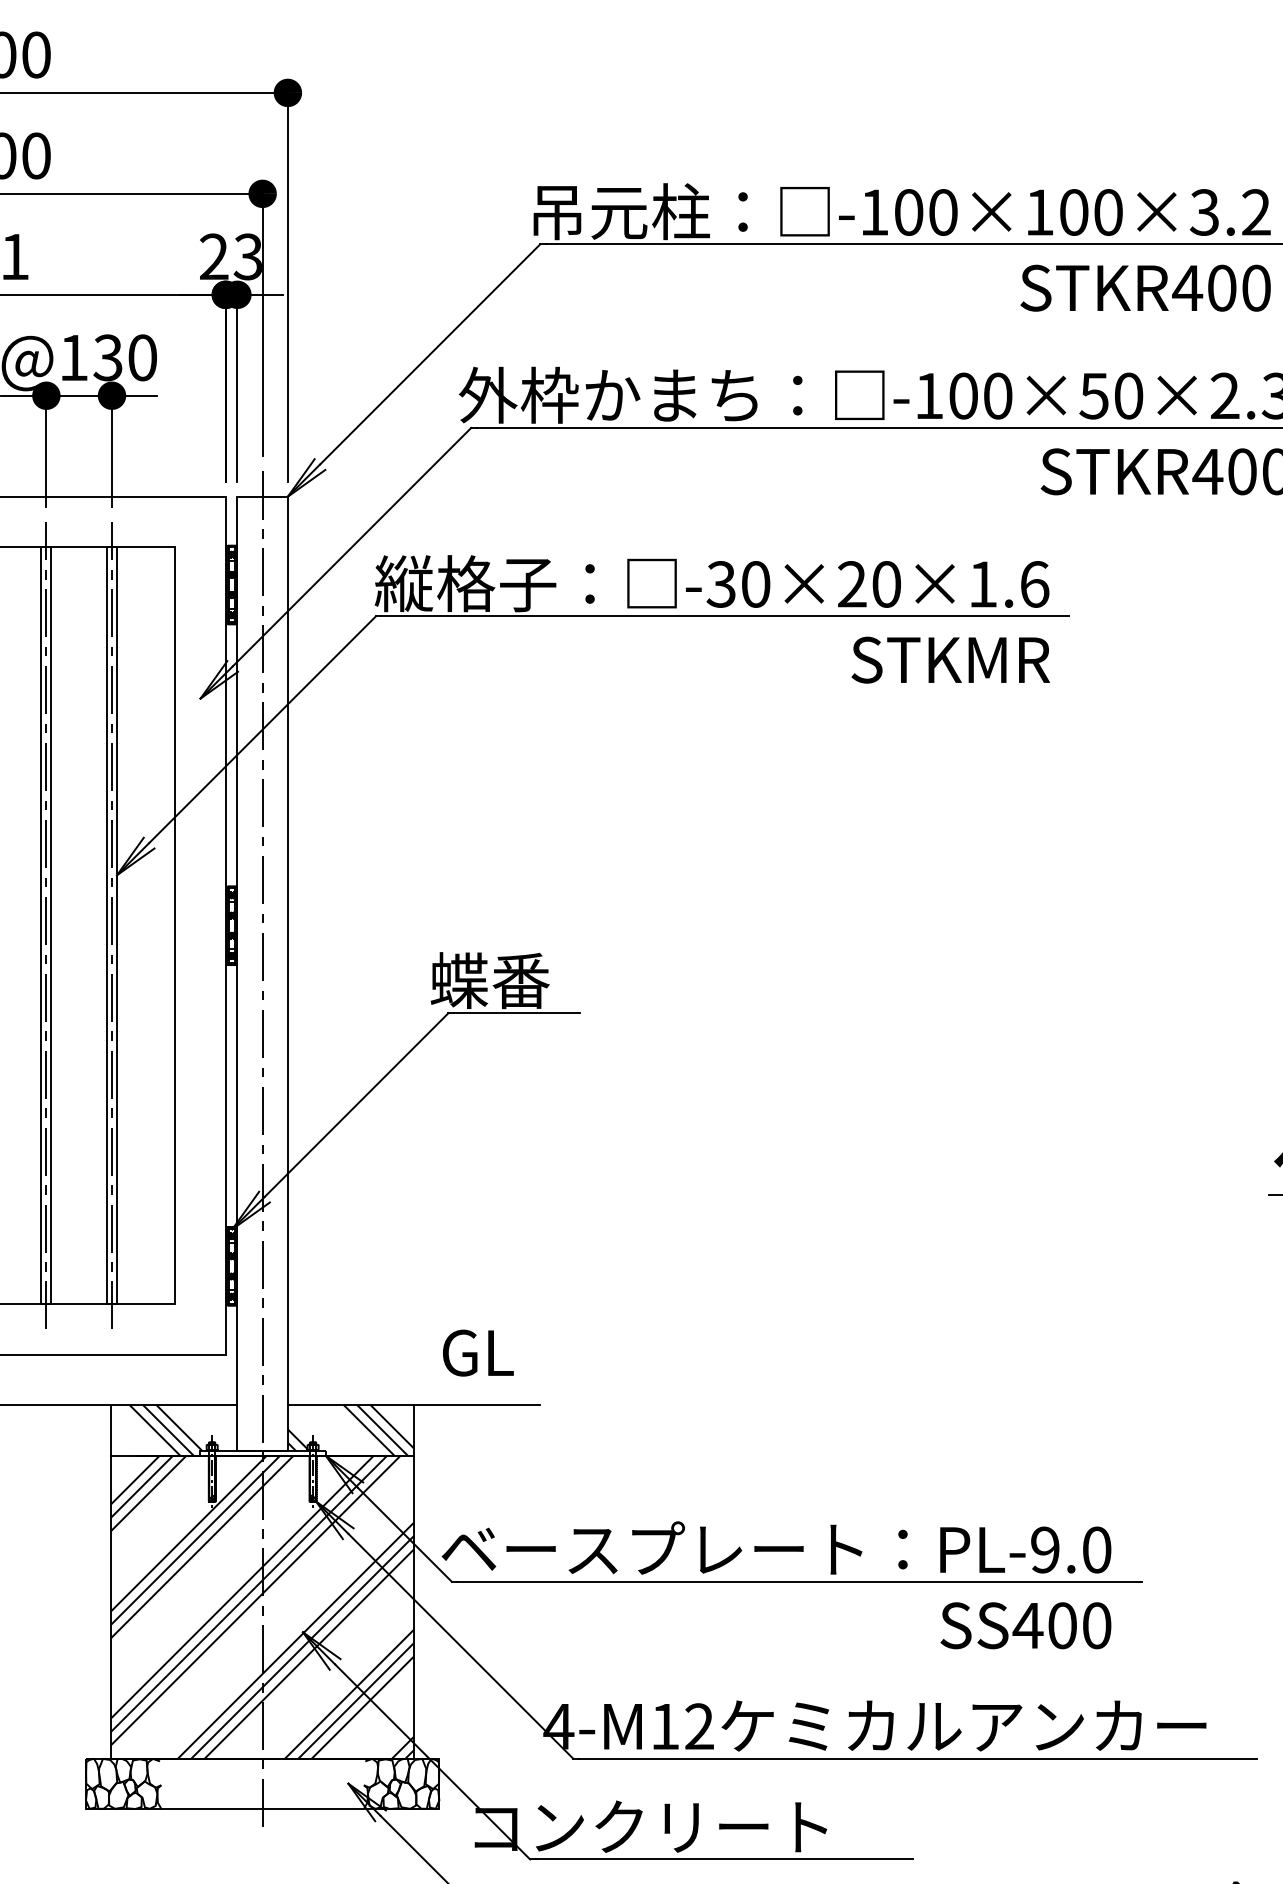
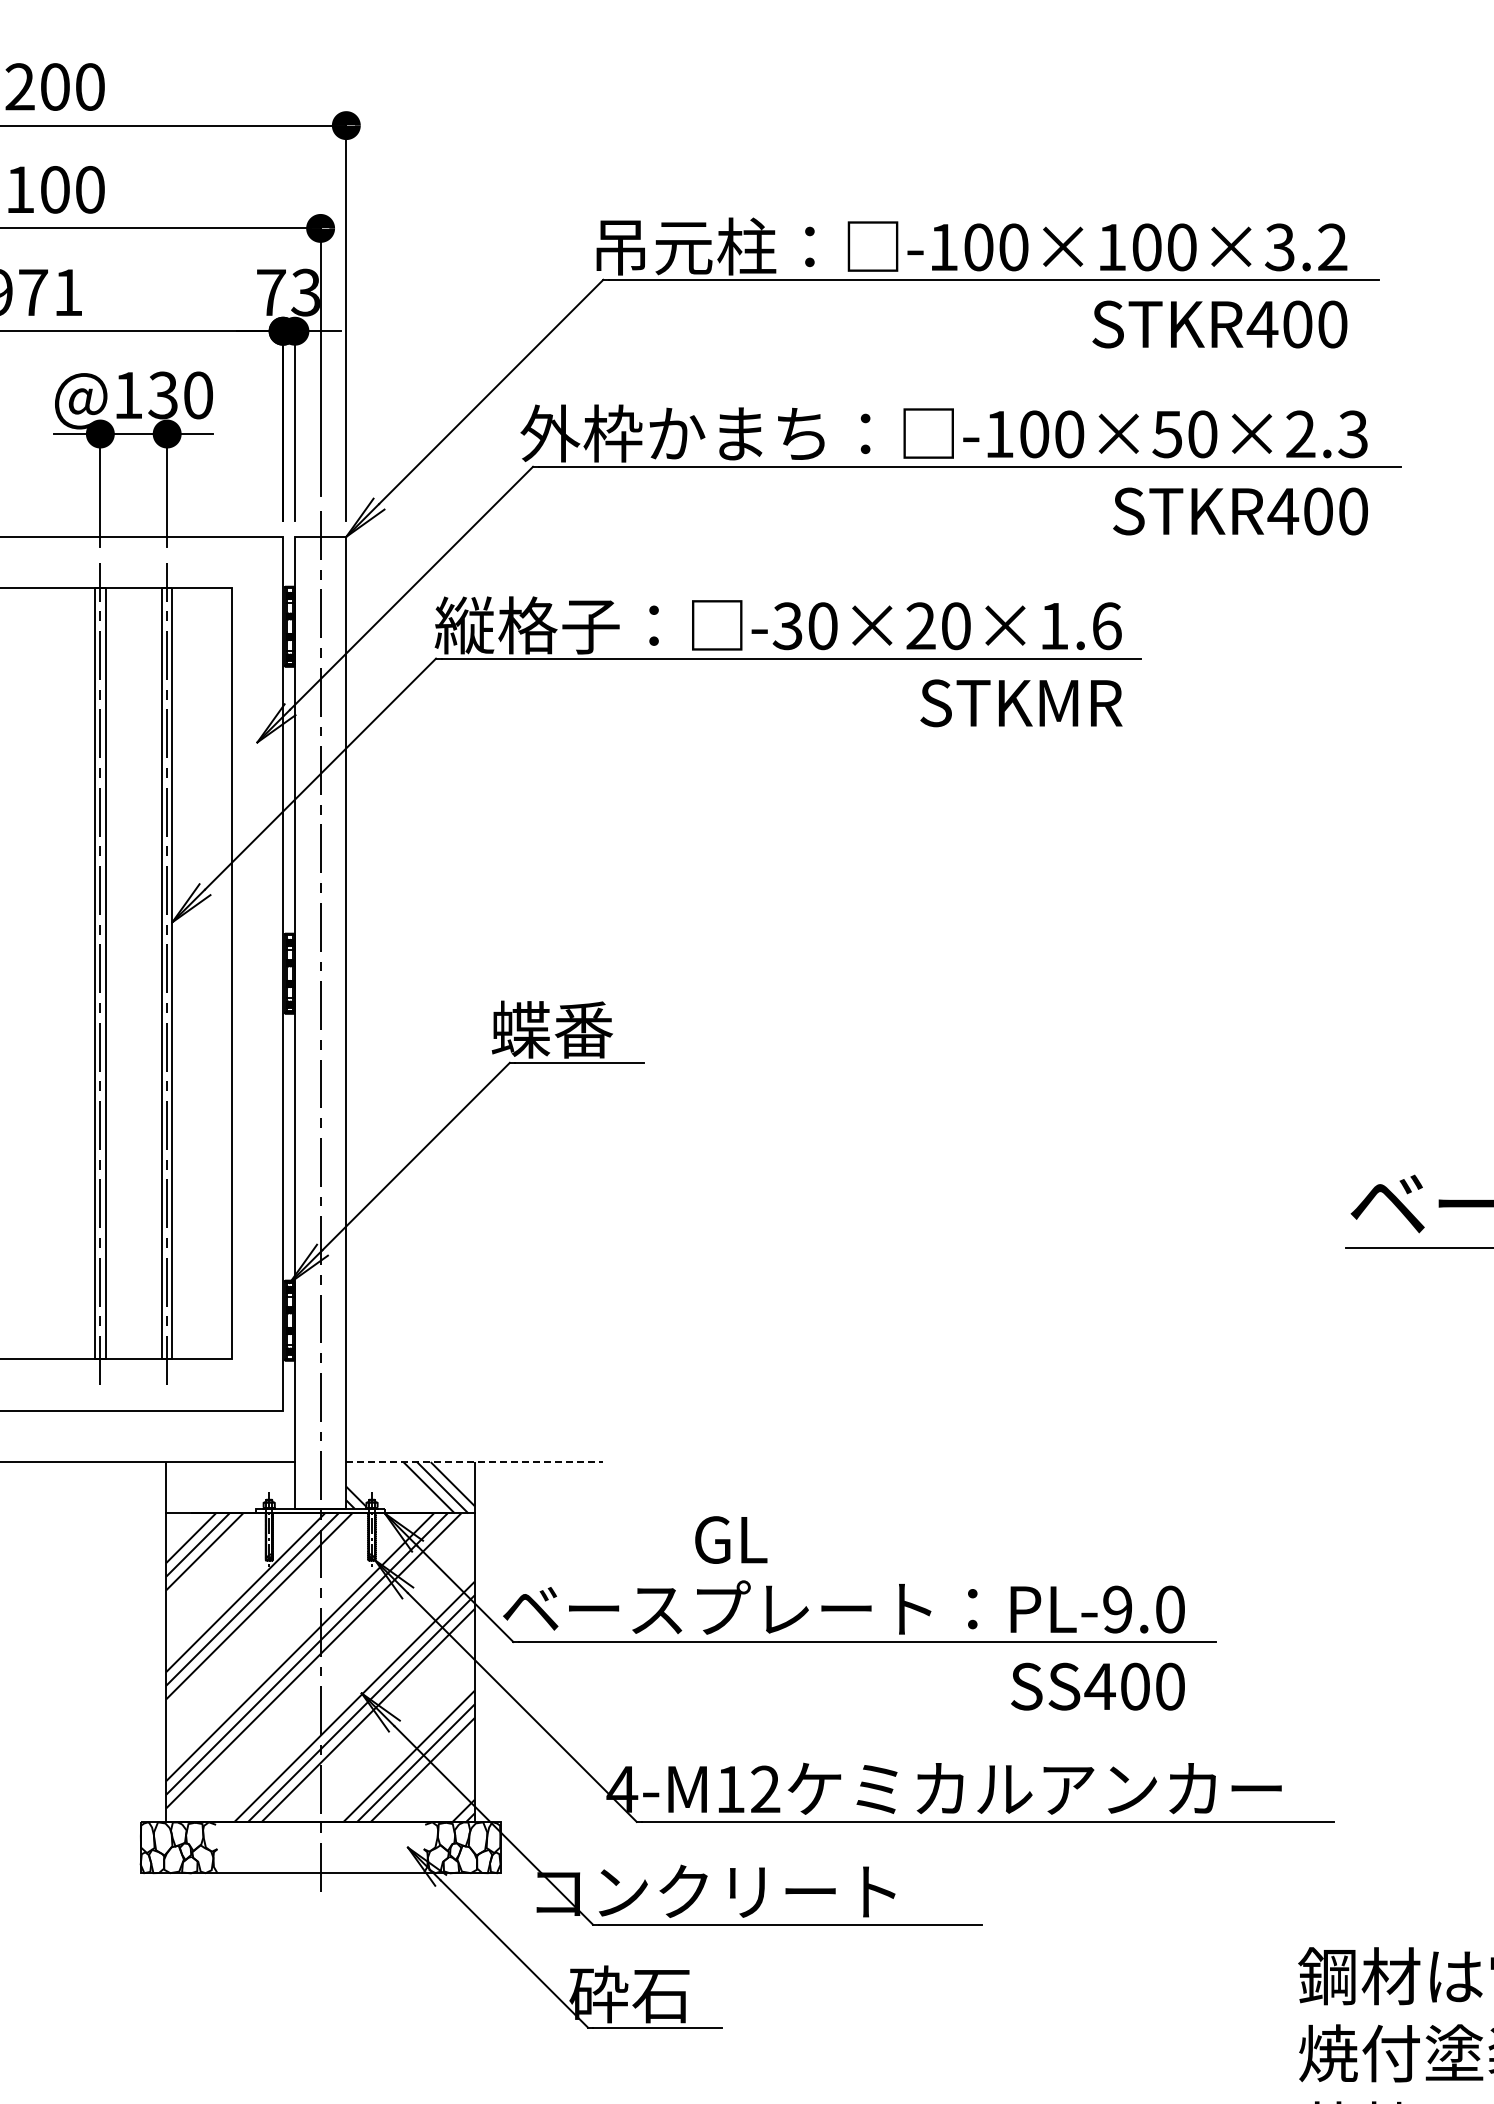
text: (213, 255) -> (270, 291), 23 -> 73
text: (478, 1352) -> (731, 1539), moved
line: (413, 1405) -> (474, 1462), solid -> dashed
hatch: (183, 1430) -> (239, 1487), removed

